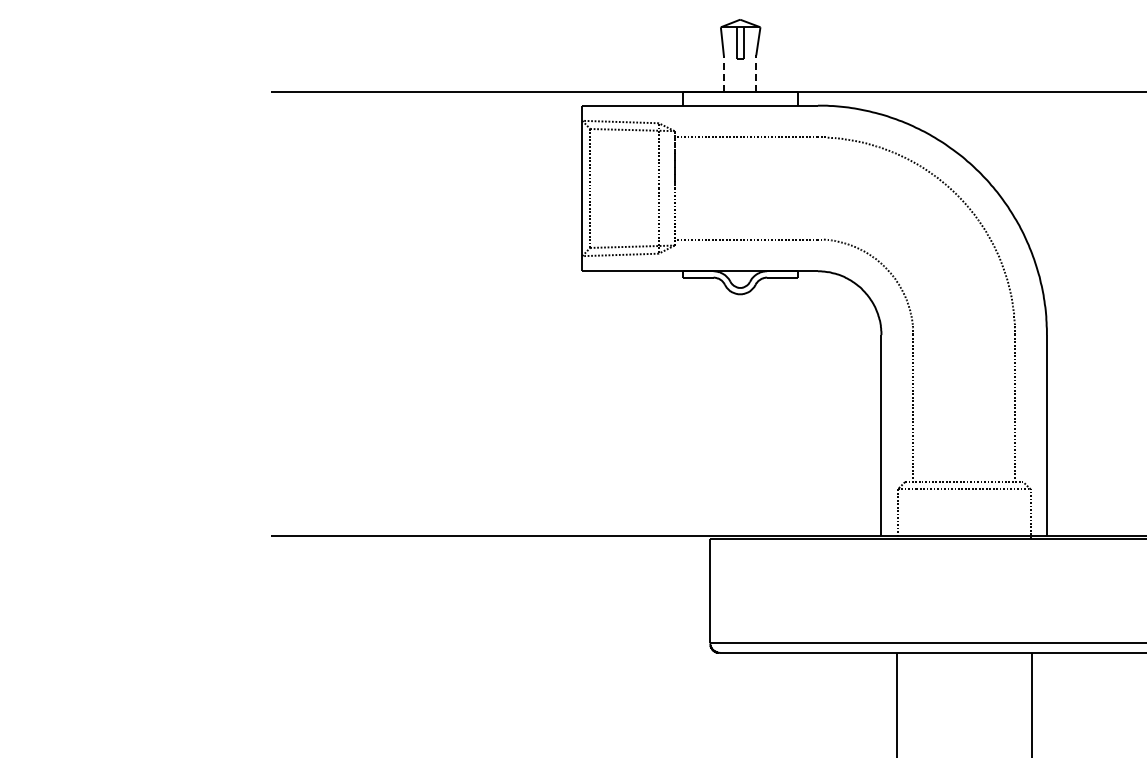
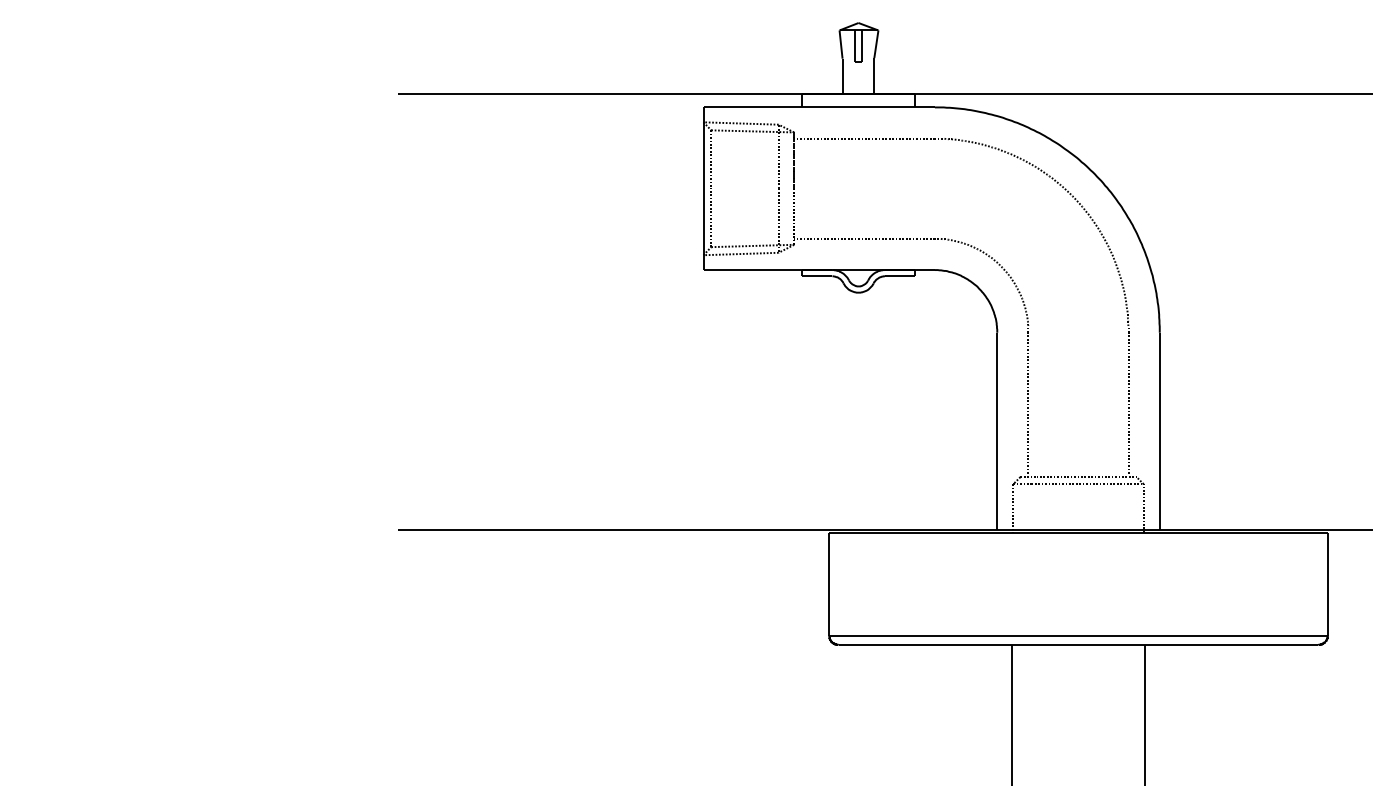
line: (723, 74) -> (842, 76), dashed -> solid
line: (756, 74) -> (874, 76), dashed -> solid

